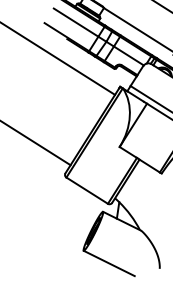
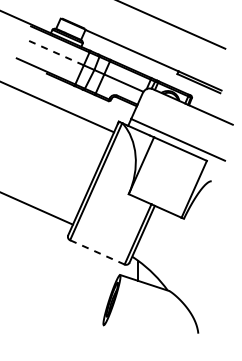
line: (76, 22) -> (54, 52), solid -> dashed
line: (87, 190) -> (97, 252), solid -> dashed
line: (109, 263) -> (136, 335), removed

